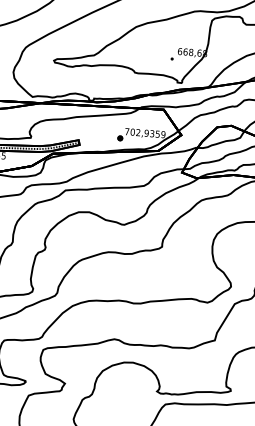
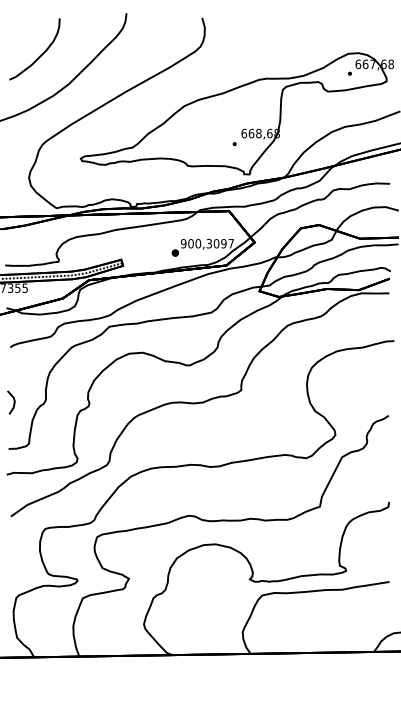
text: (145, 133) -> (207, 243), 702,9359 -> 900,3097

